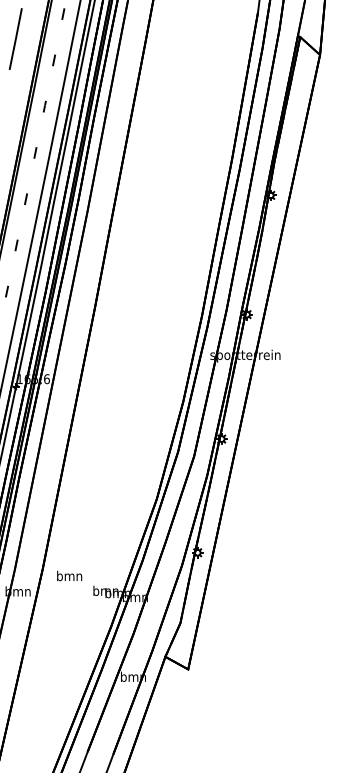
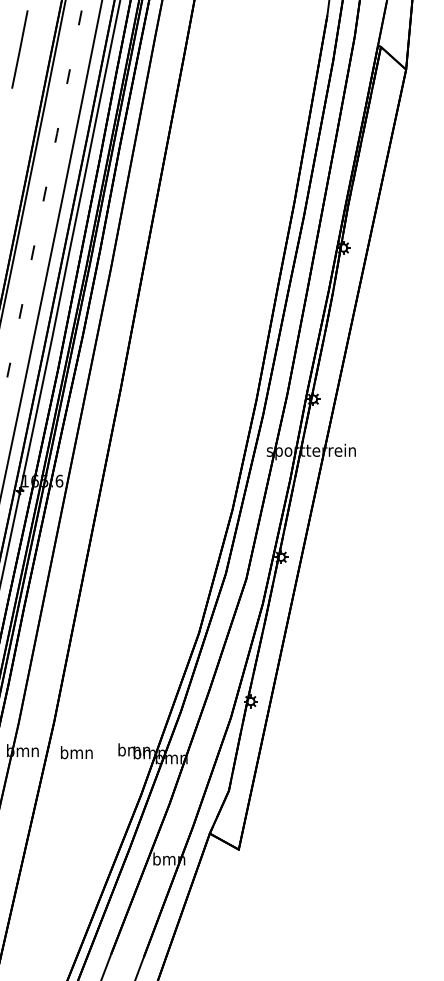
text: (69, 575) -> (76, 751), moved

